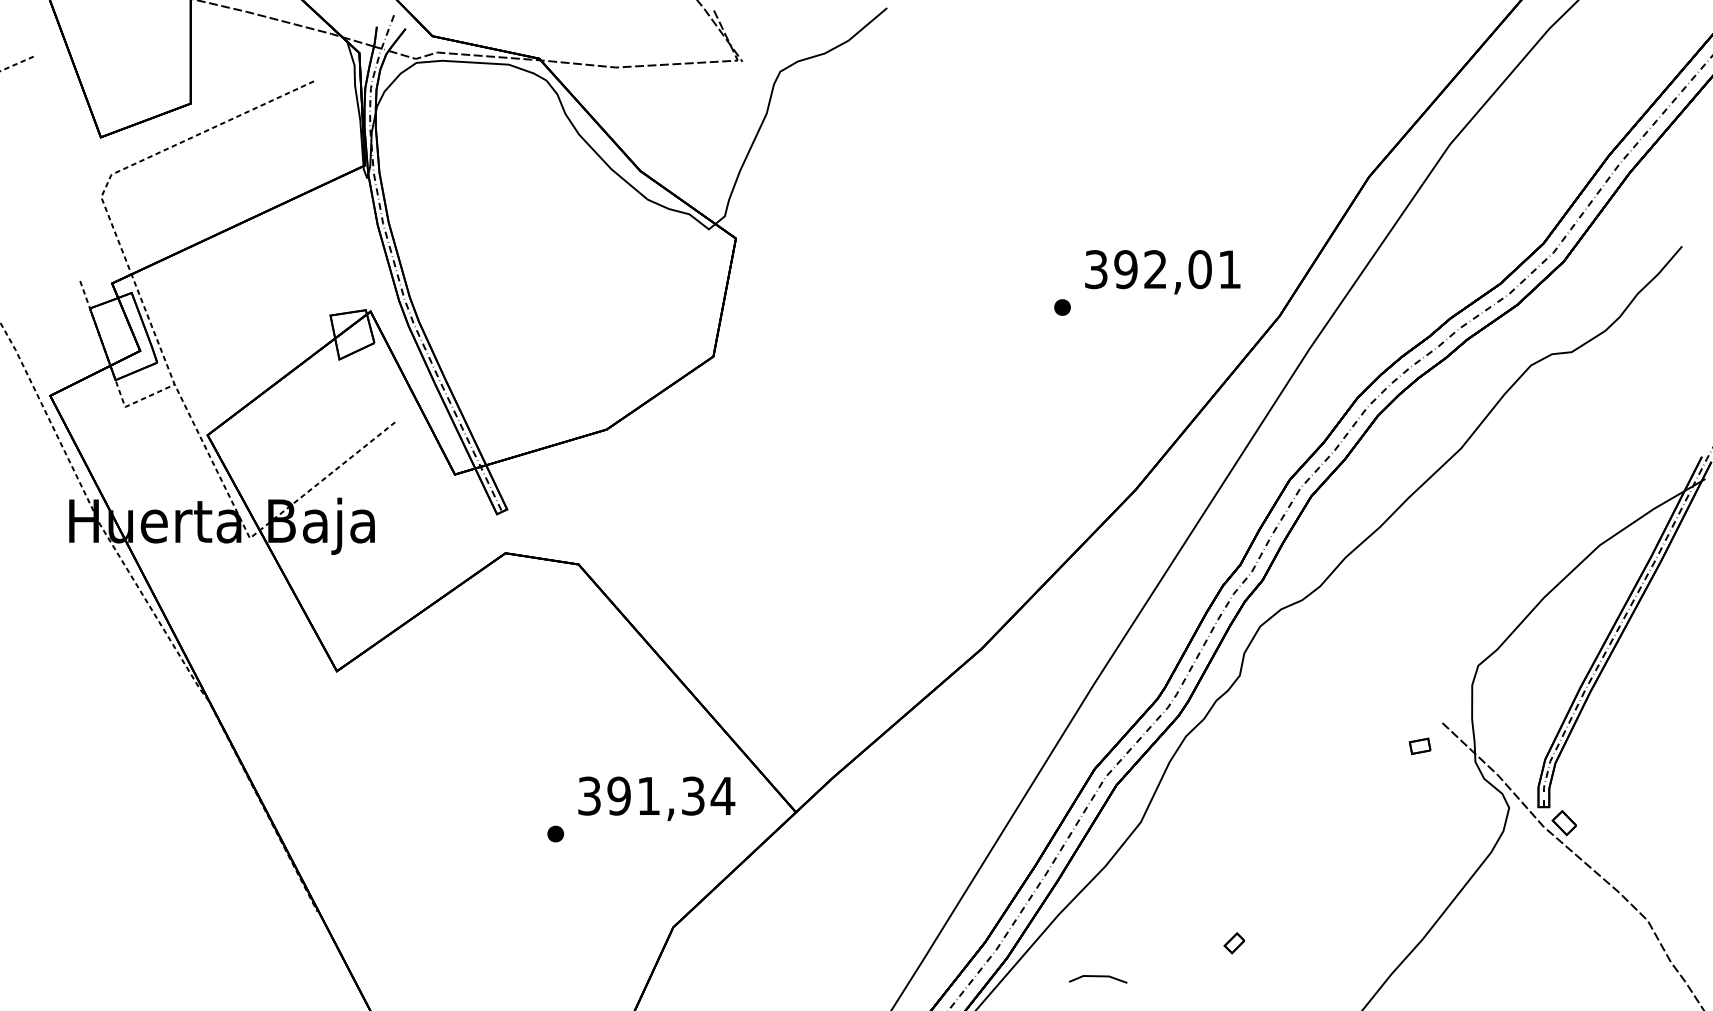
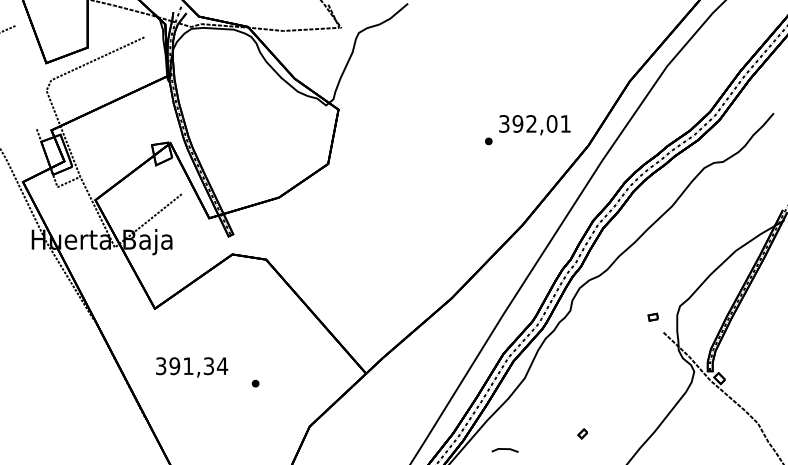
part: (1418, 744) -> (652, 316), moved
text: (657, 798) -> (192, 367), moved
part: (1233, 942) -> (582, 433), moved

